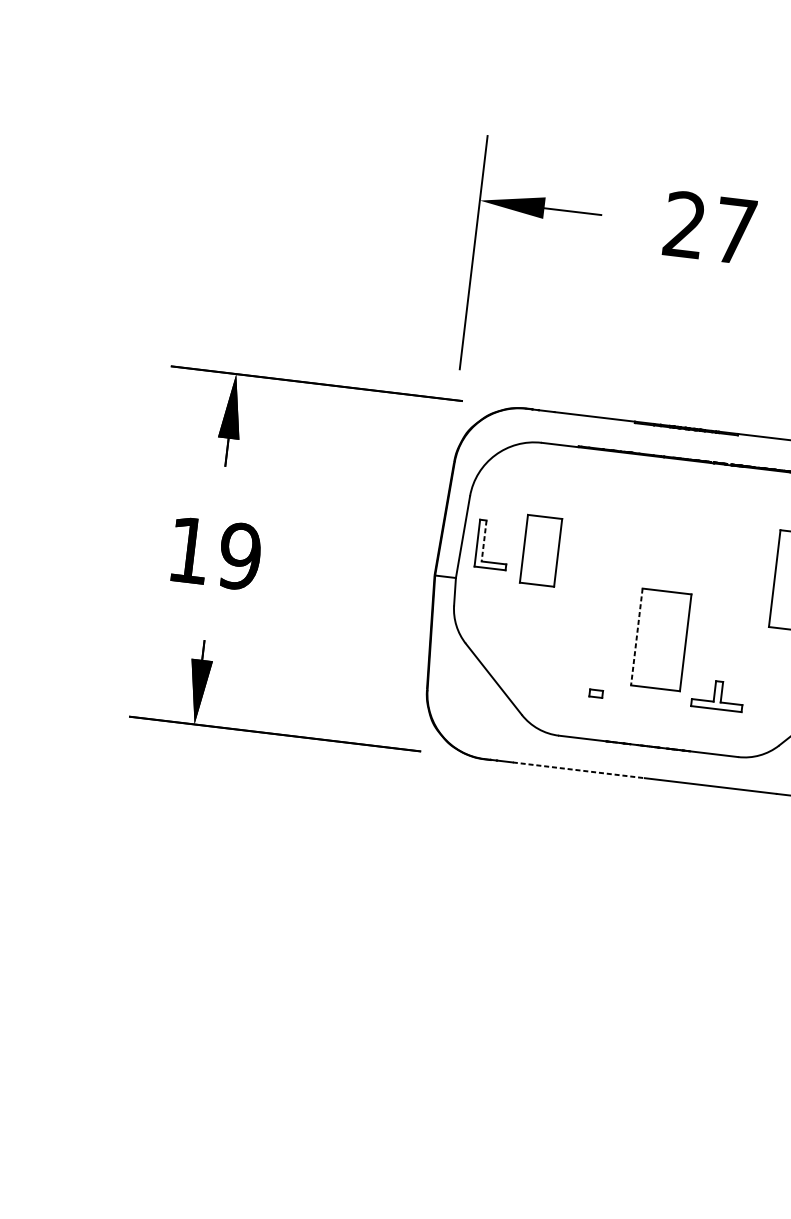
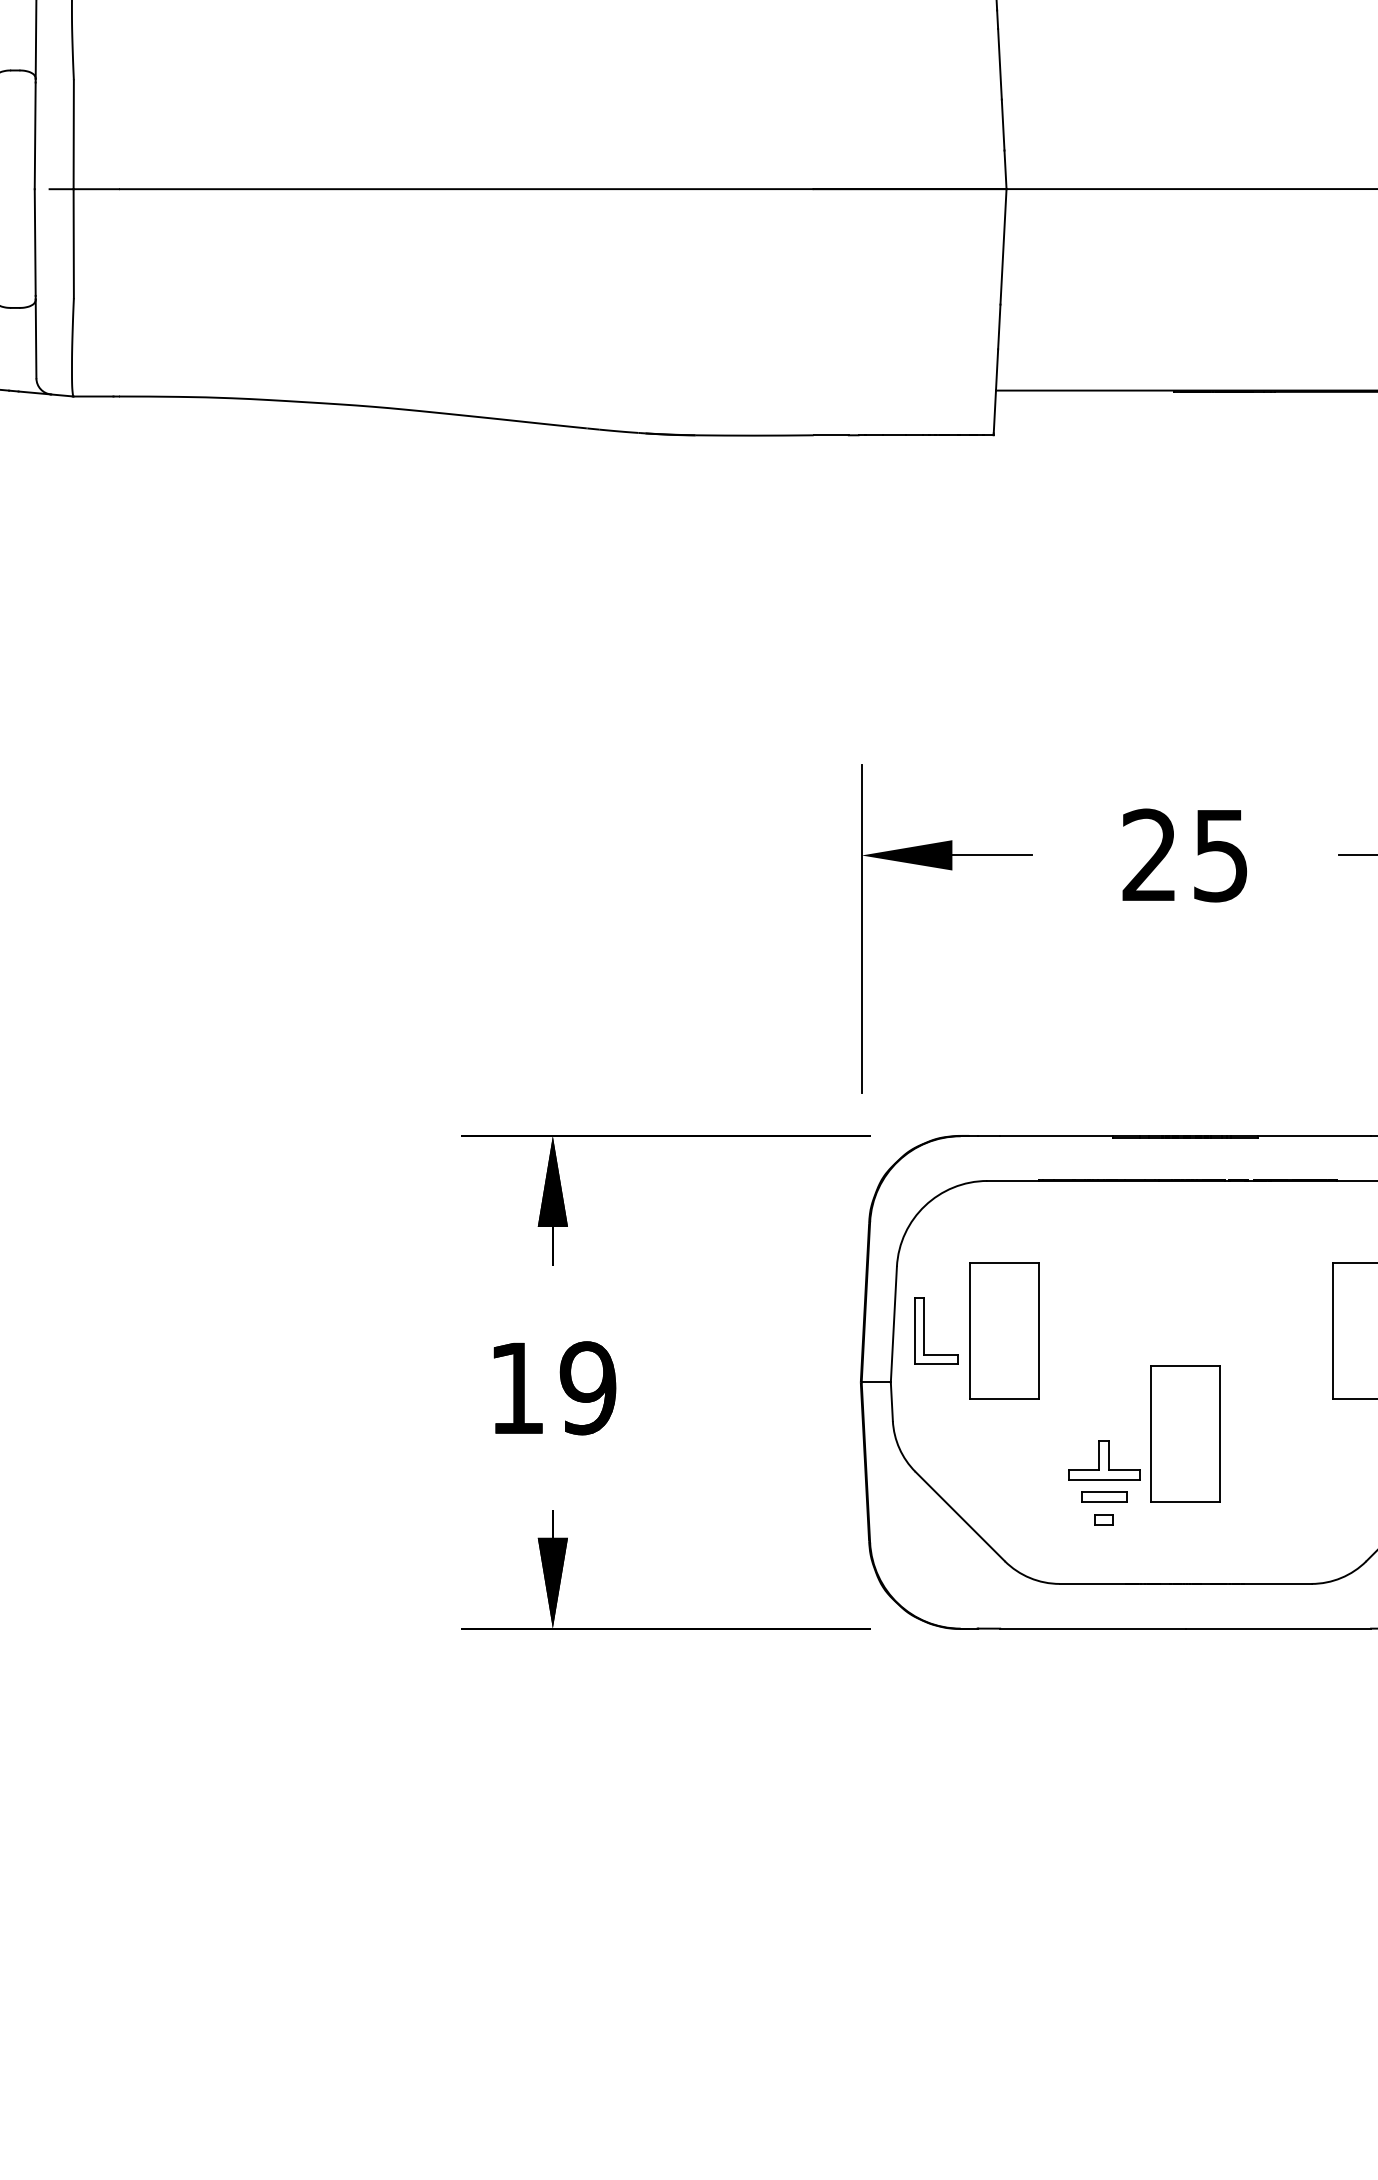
text: (735, 231) -> (1220, 856), 27 -> 25
line: (483, 540) -> (923, 1326), dashed -> solid
part: (541, 550) -> (1004, 1330), size x1.43
line: (636, 637) -> (1151, 1434), dashed -> solid
part: (598, 677) -> (1104, 1496), added
part: (718, 695) -> (1104, 1460), moved
line: (578, 770) -> (1092, 1628), dashed -> solid

